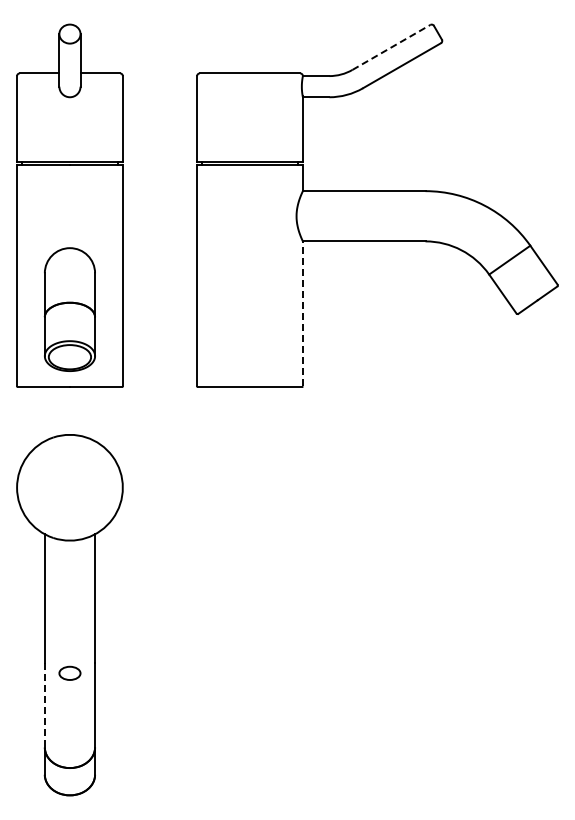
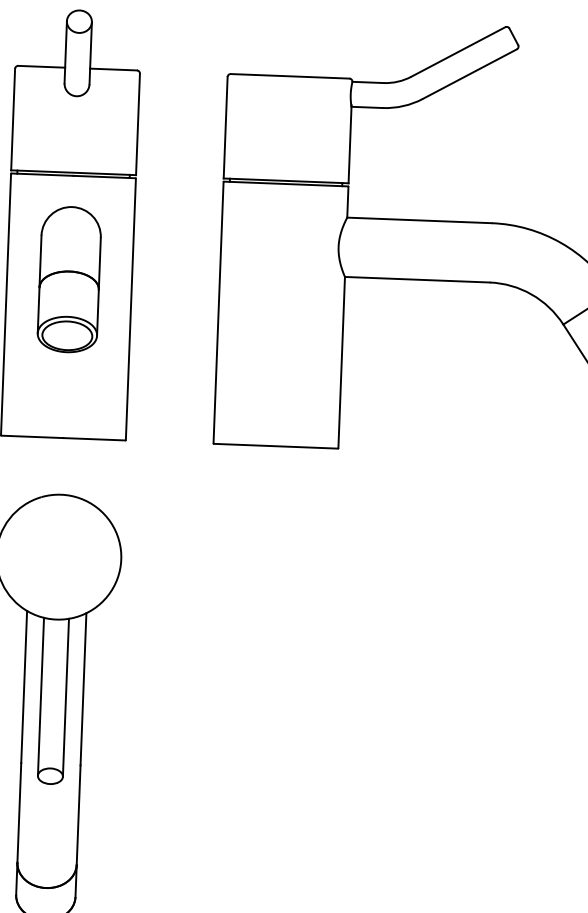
line: (391, 47) -> (458, 52), dashed -> solid
part: (69, 309) -> (68, 279), moved
line: (302, 313) -> (341, 362), dashed -> solid
line: (59, 606) -> (41, 696), added
line: (80, 606) -> (65, 697), added
line: (44, 705) -> (18, 813), dashed -> solid

